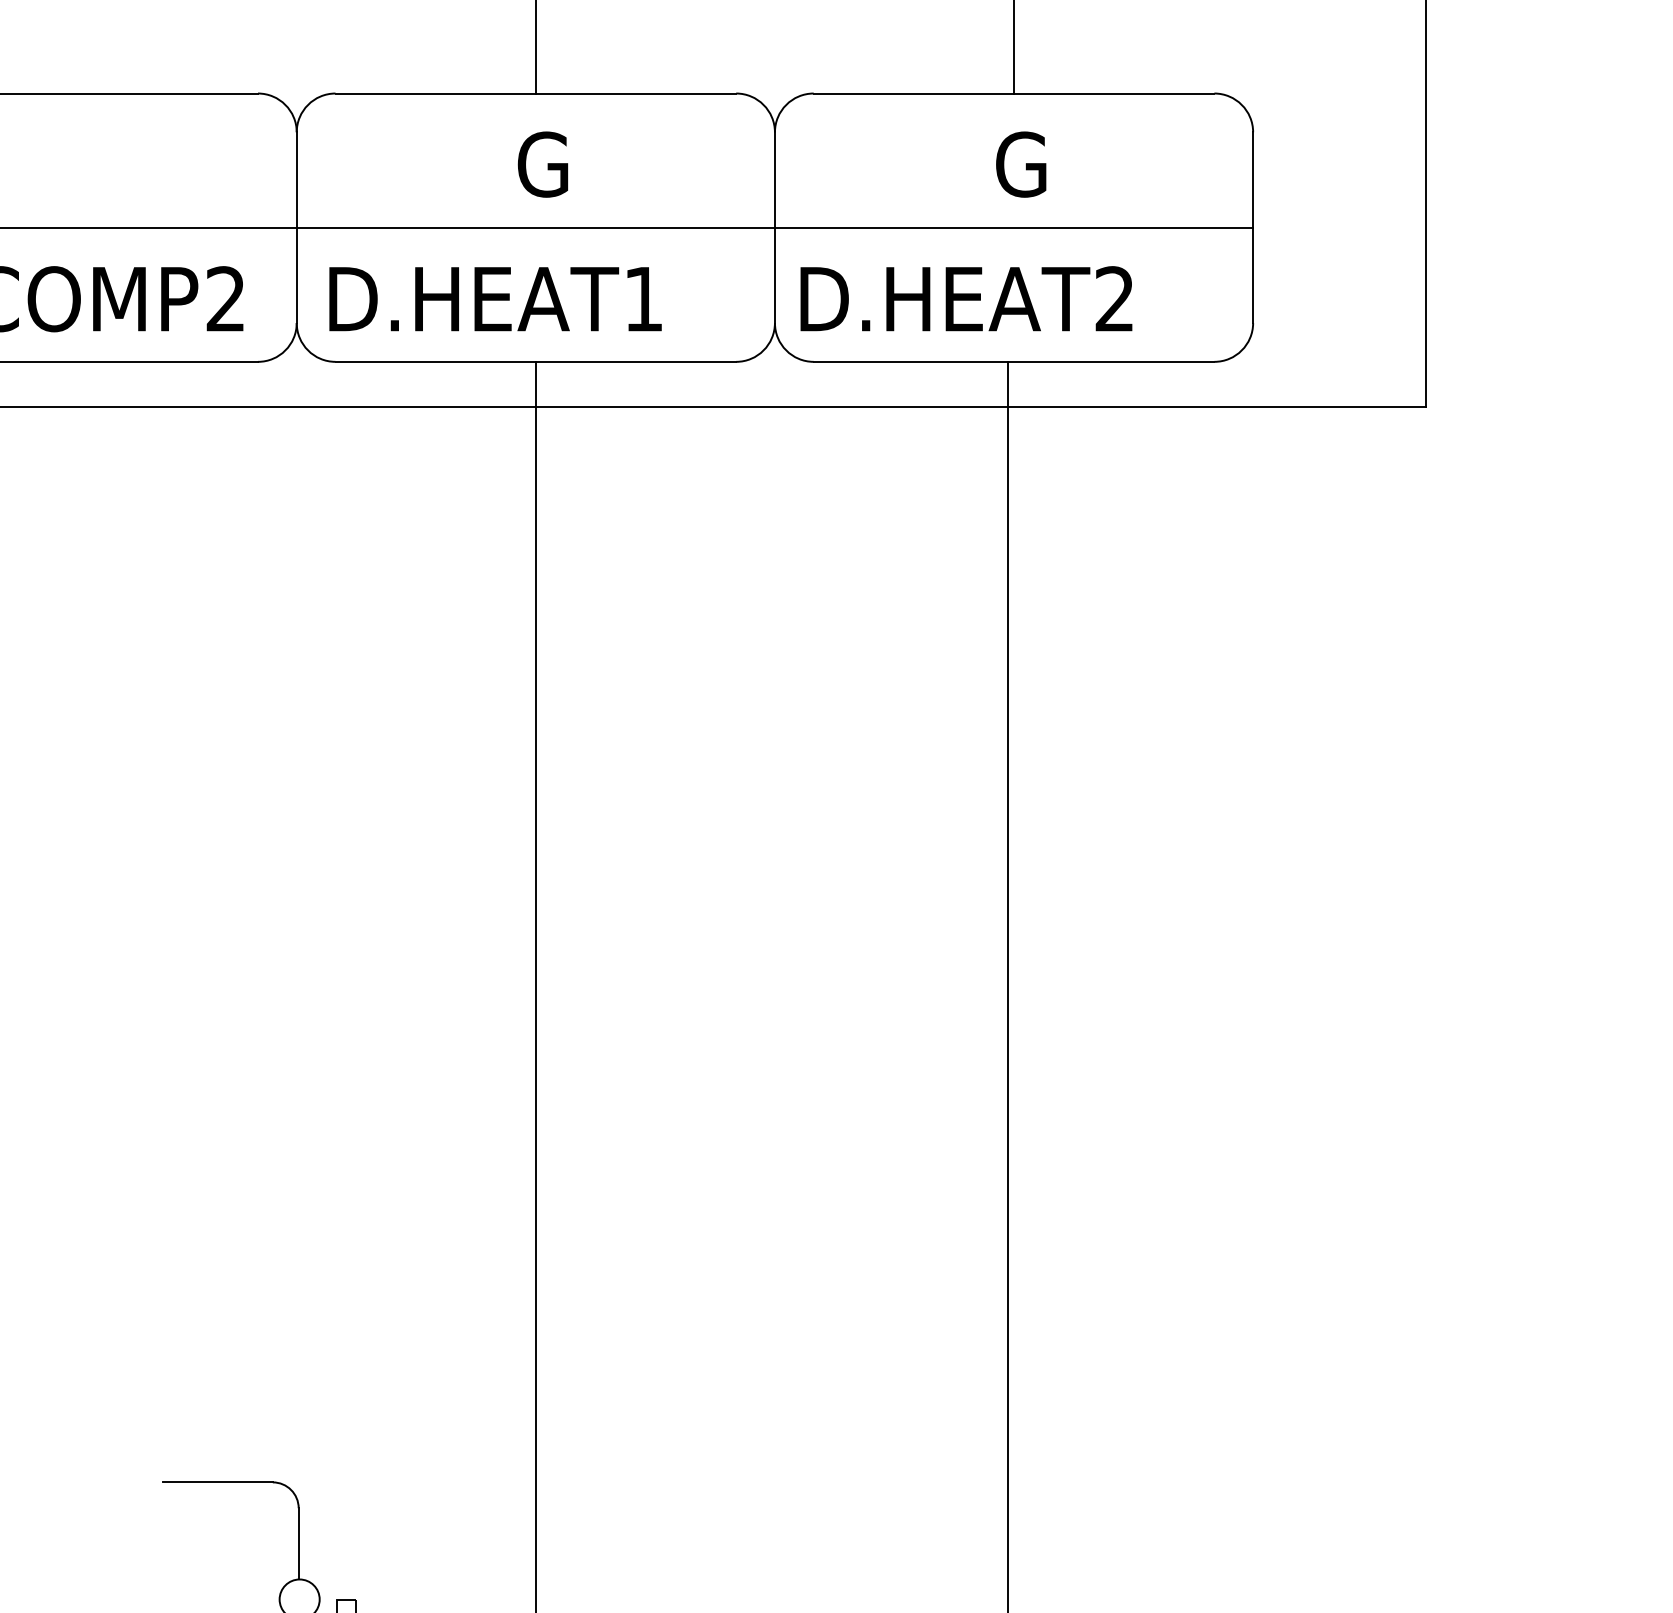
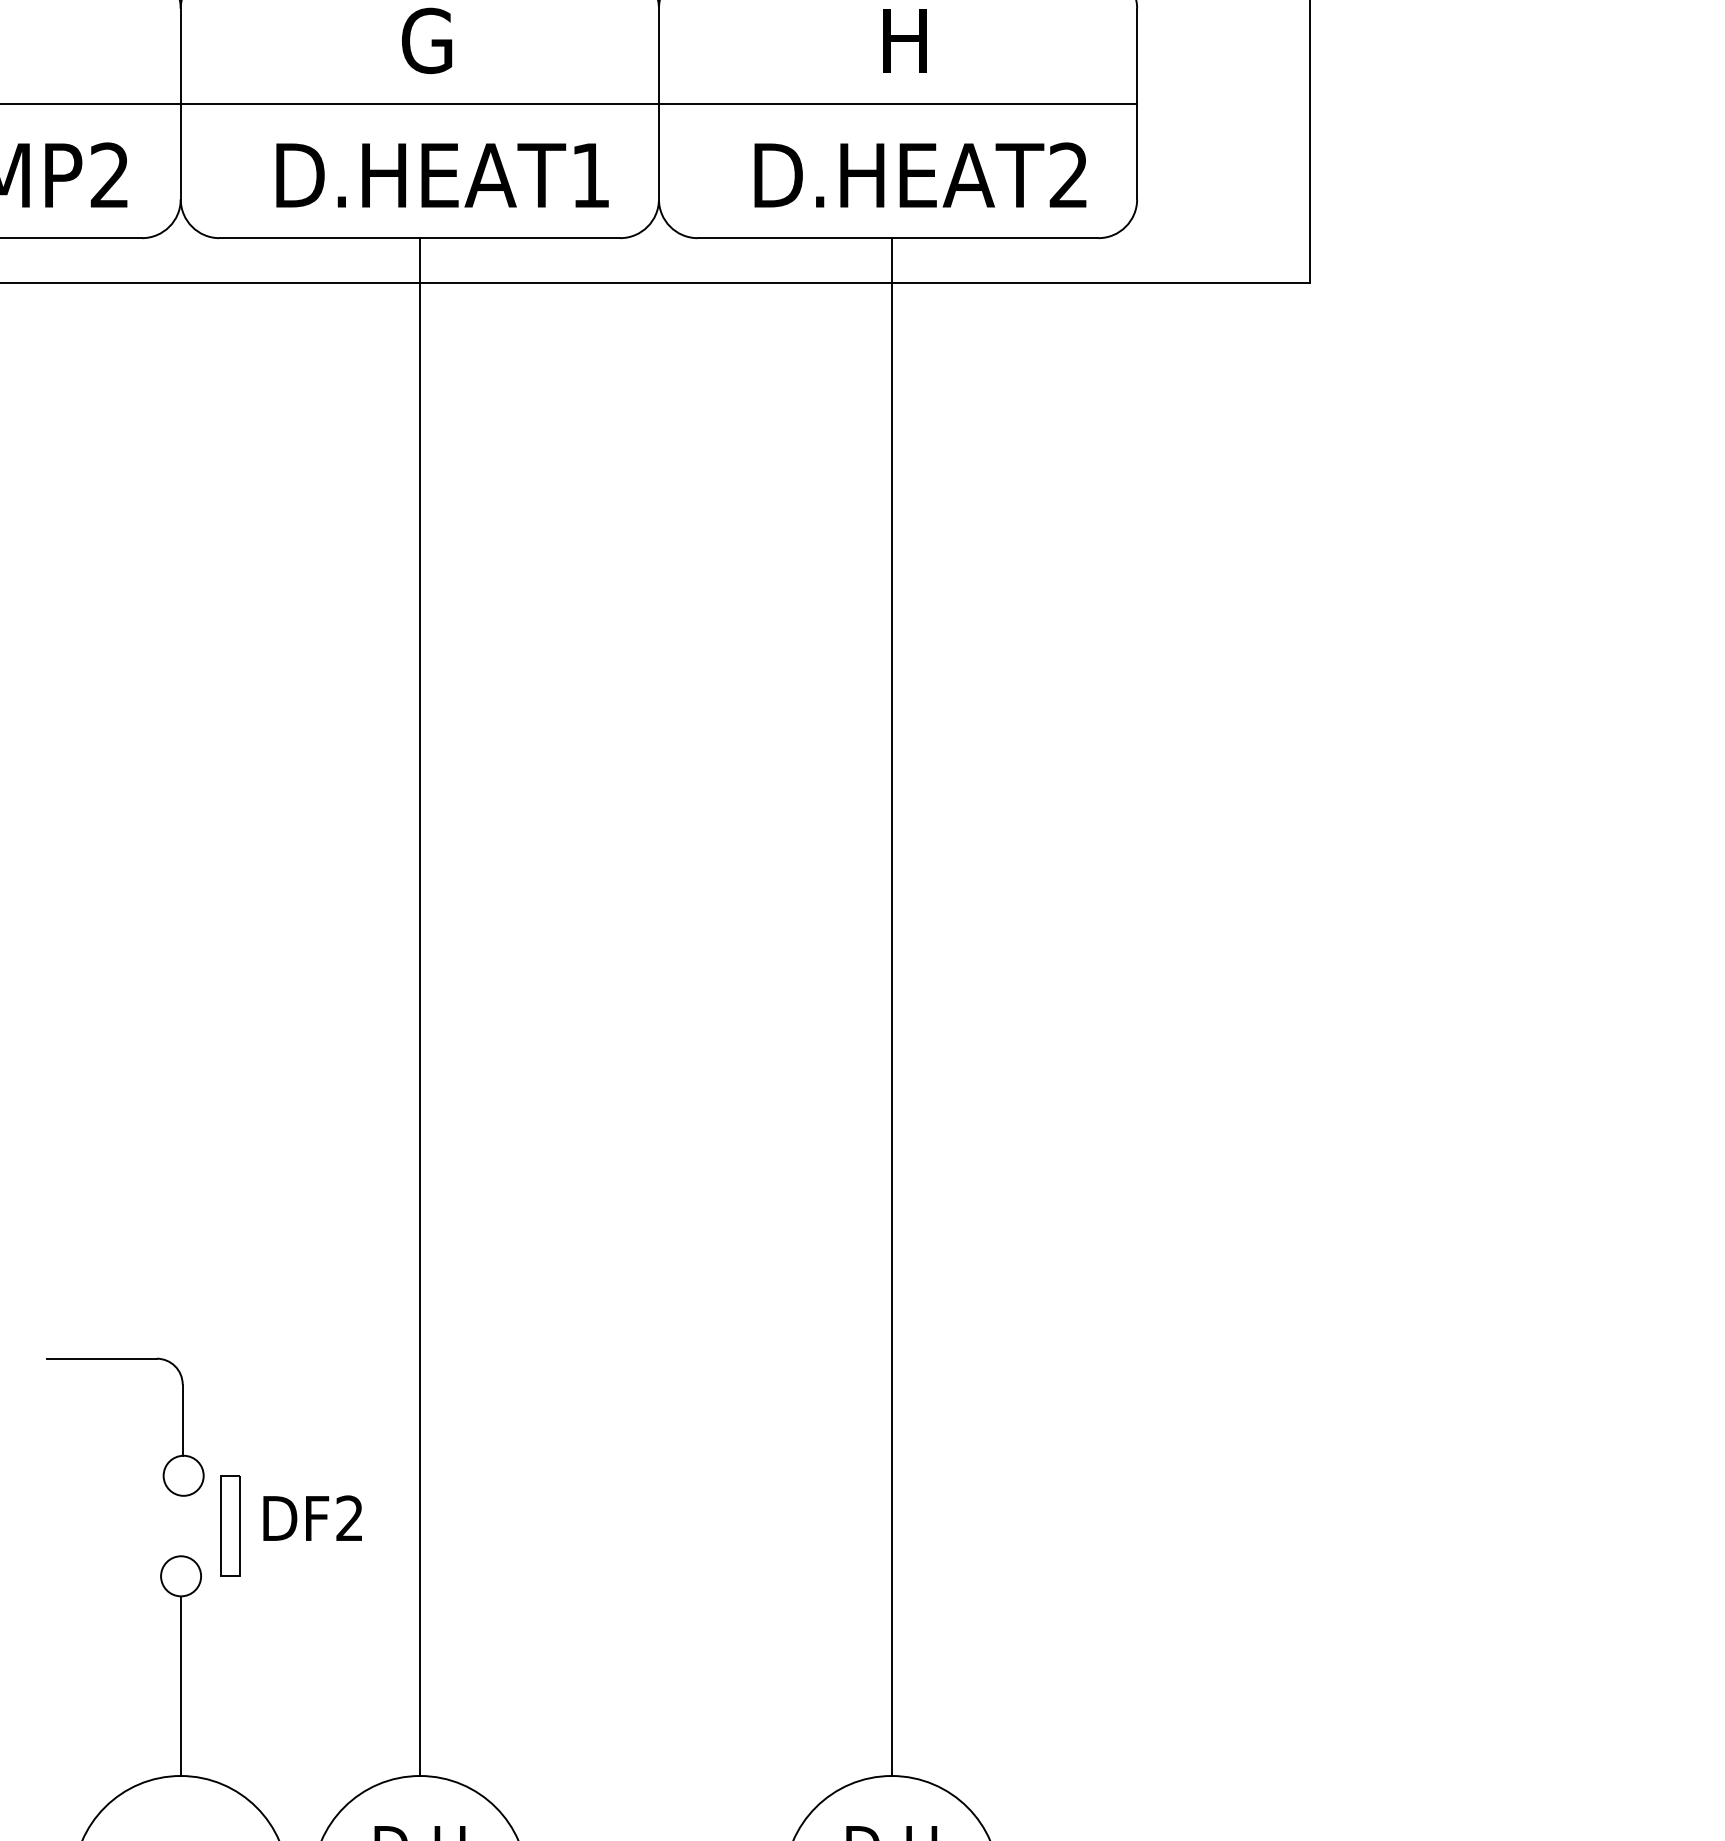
text: (1021, 164) -> (905, 40), G -> H
text: (966, 298) -> (920, 174), moved
text: (495, 299) -> (442, 175), moved

